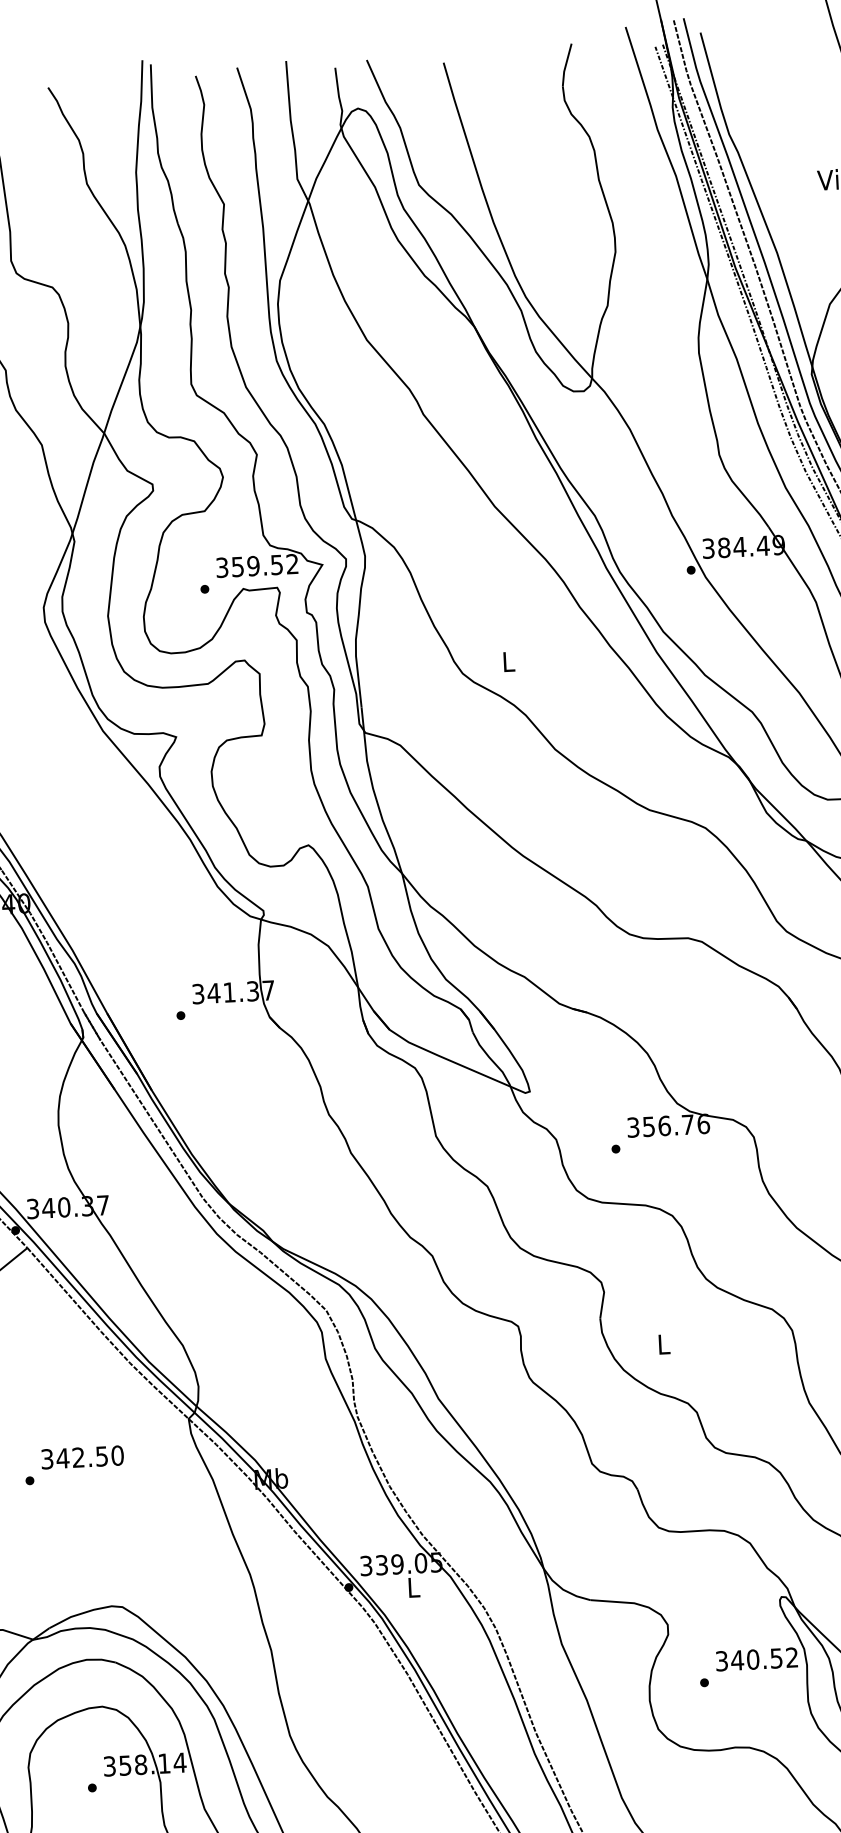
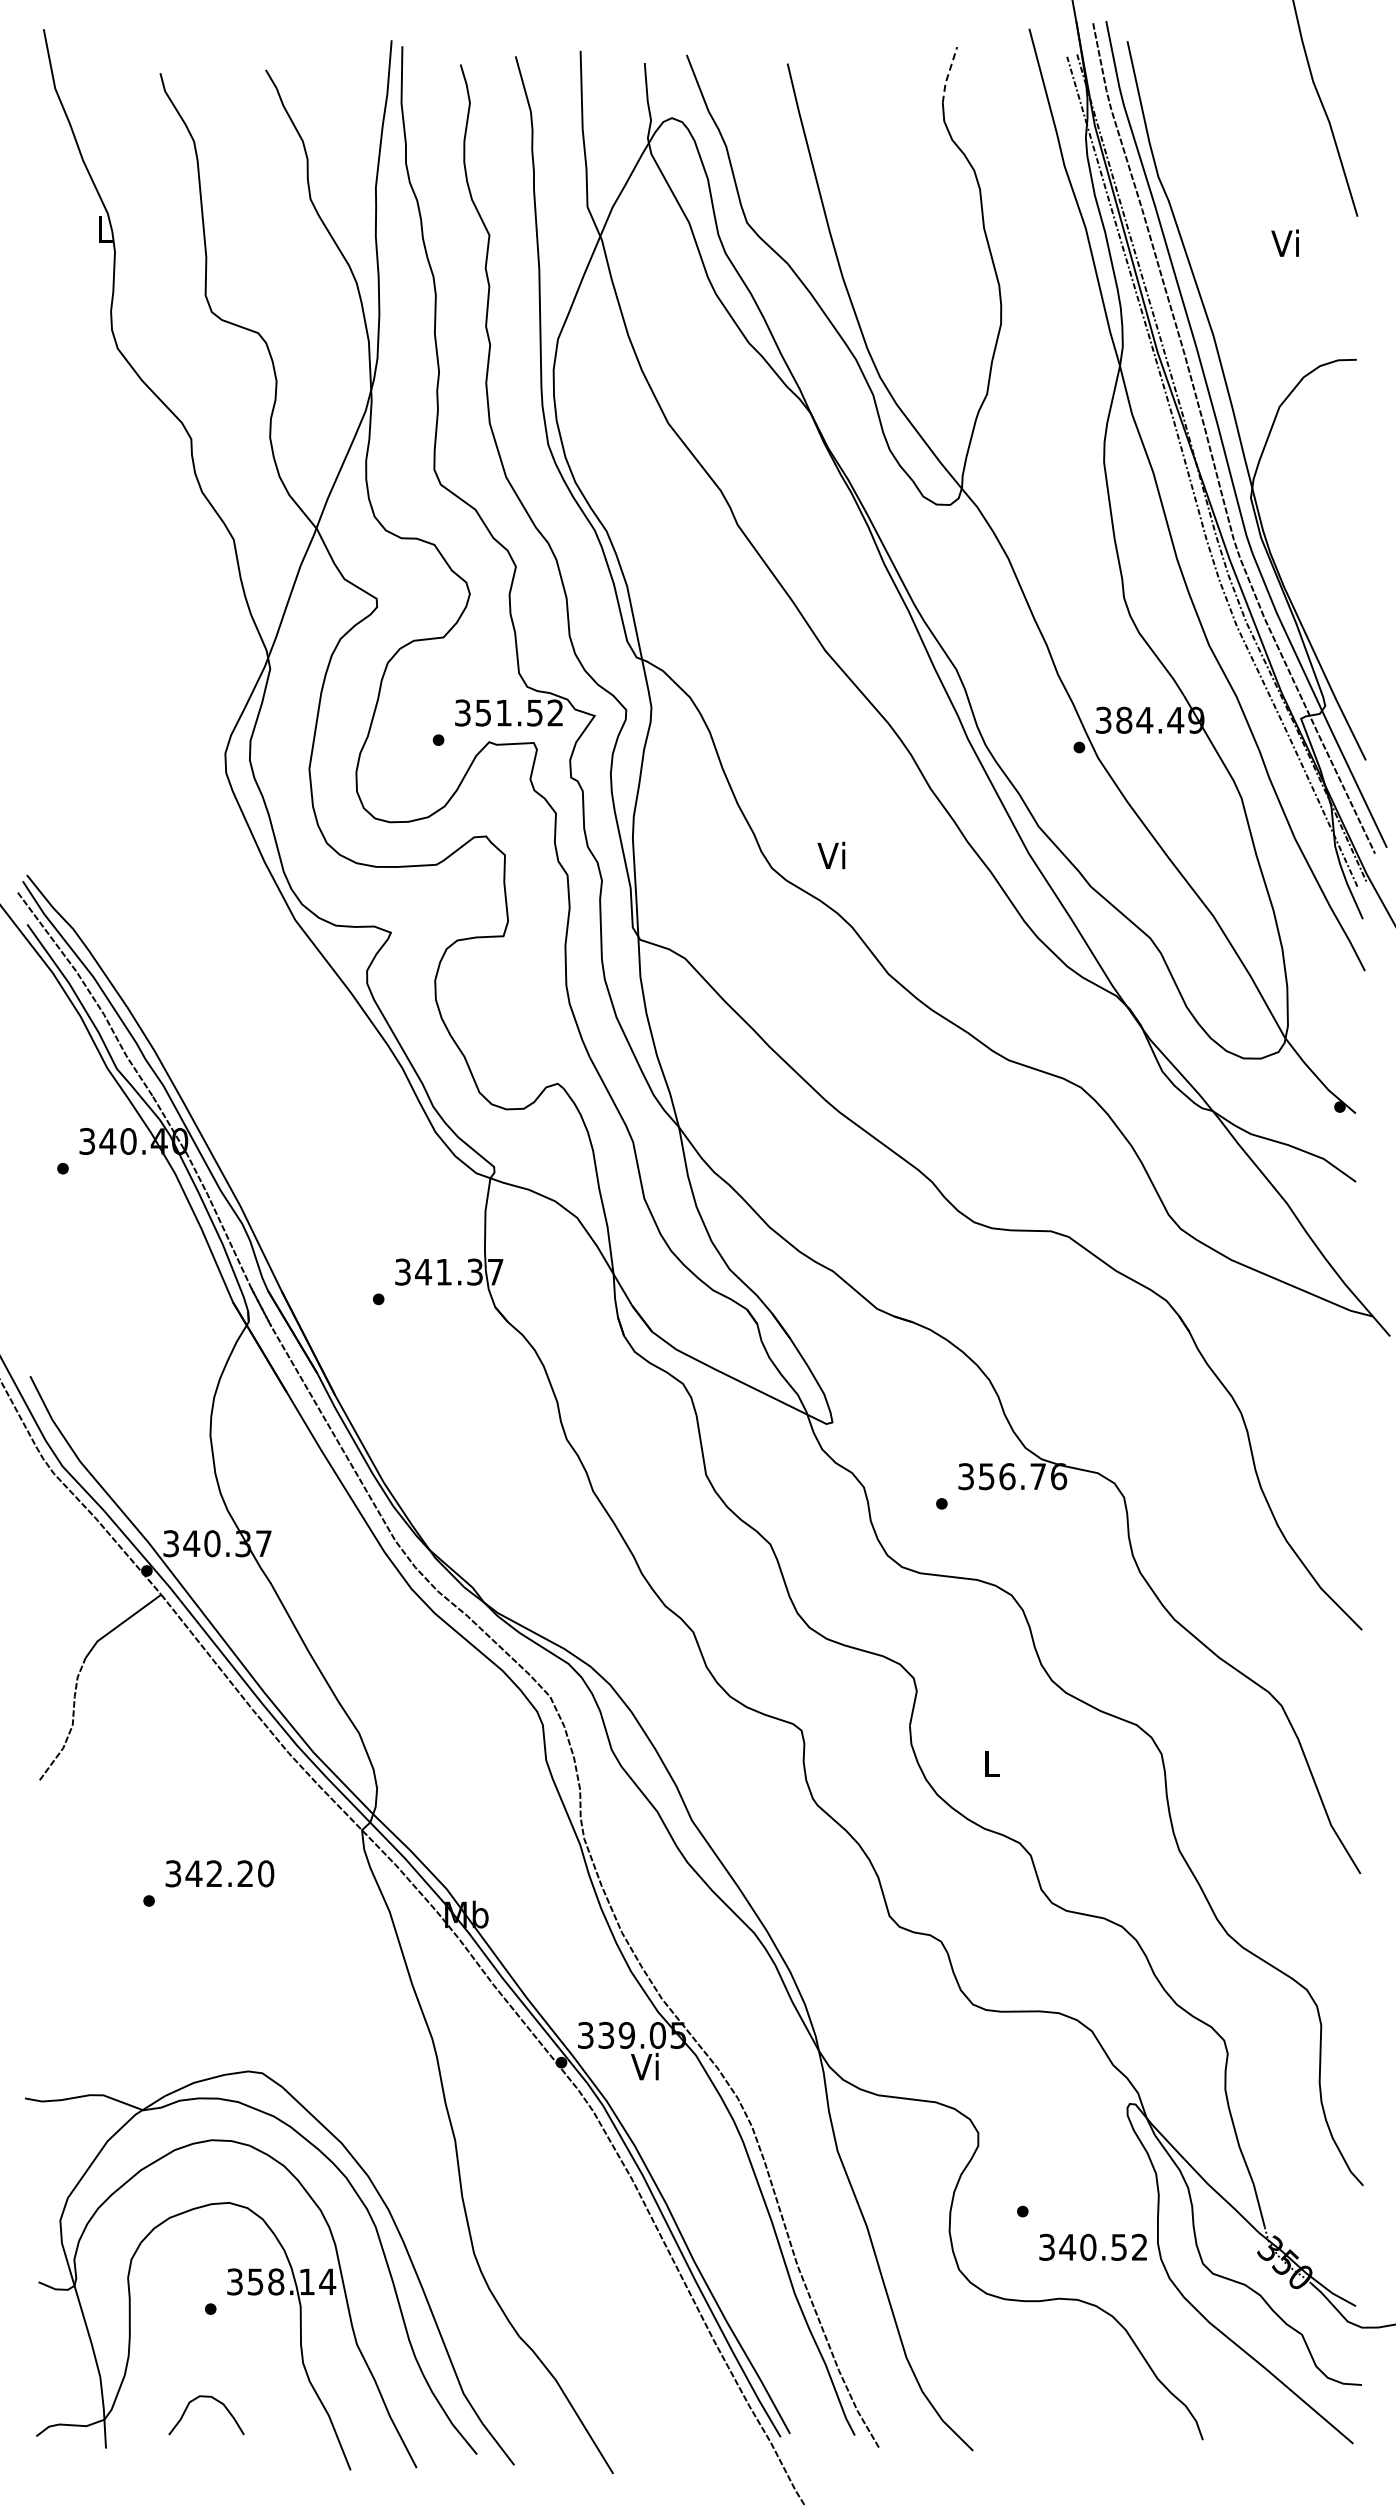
line: (566, 65) -> (948, 75), solid -> dashed
text: (253, 565) -> (504, 712), 359.52 -> 351.52
text: (507, 661) -> (831, 855), L -> Vi
text: (101, 1456) -> (244, 1873), 342.50 -> 342.20
text: (412, 1587) -> (644, 2066), L -> Vi
text: (756, 1658) -> (1092, 2246), moved

